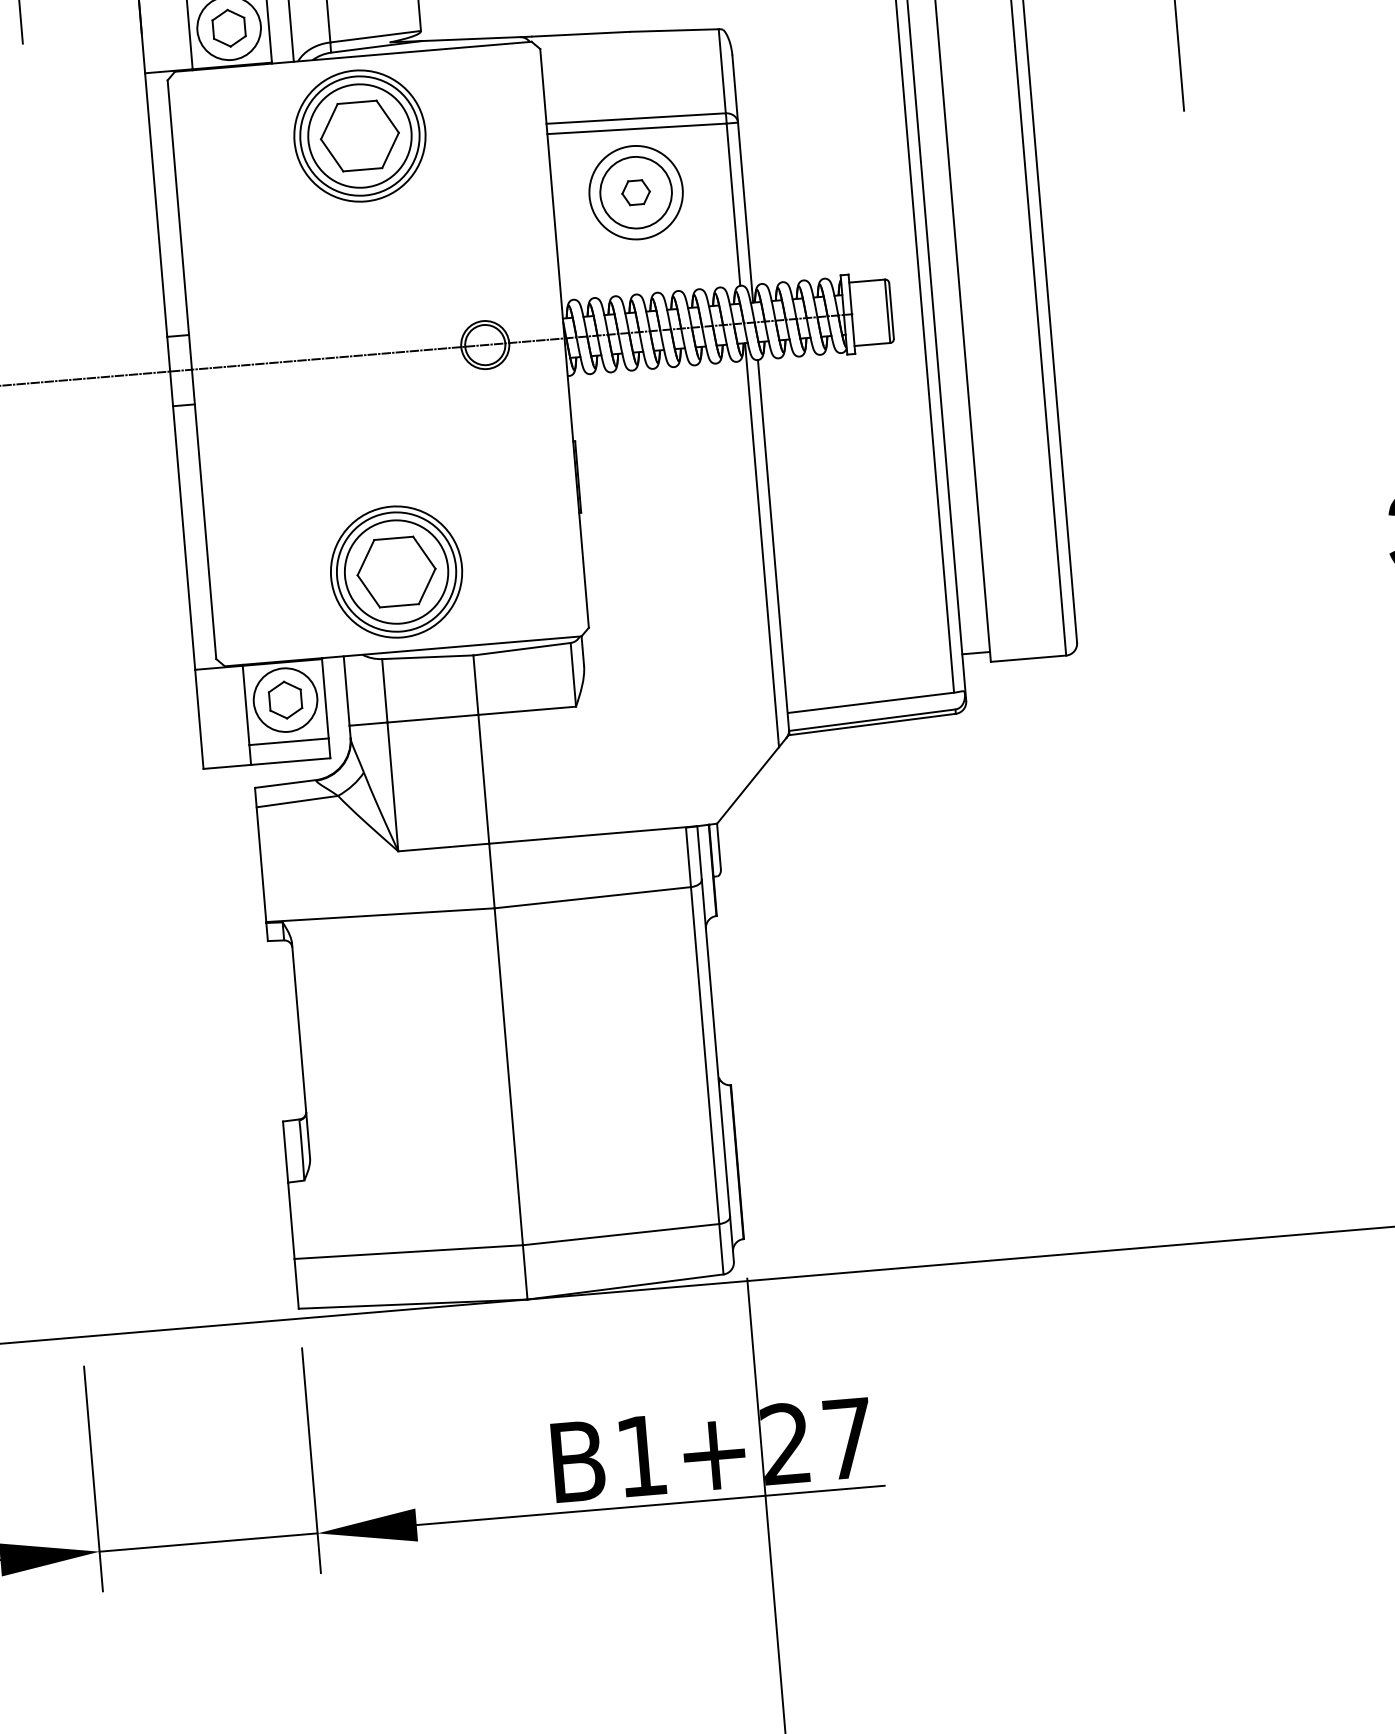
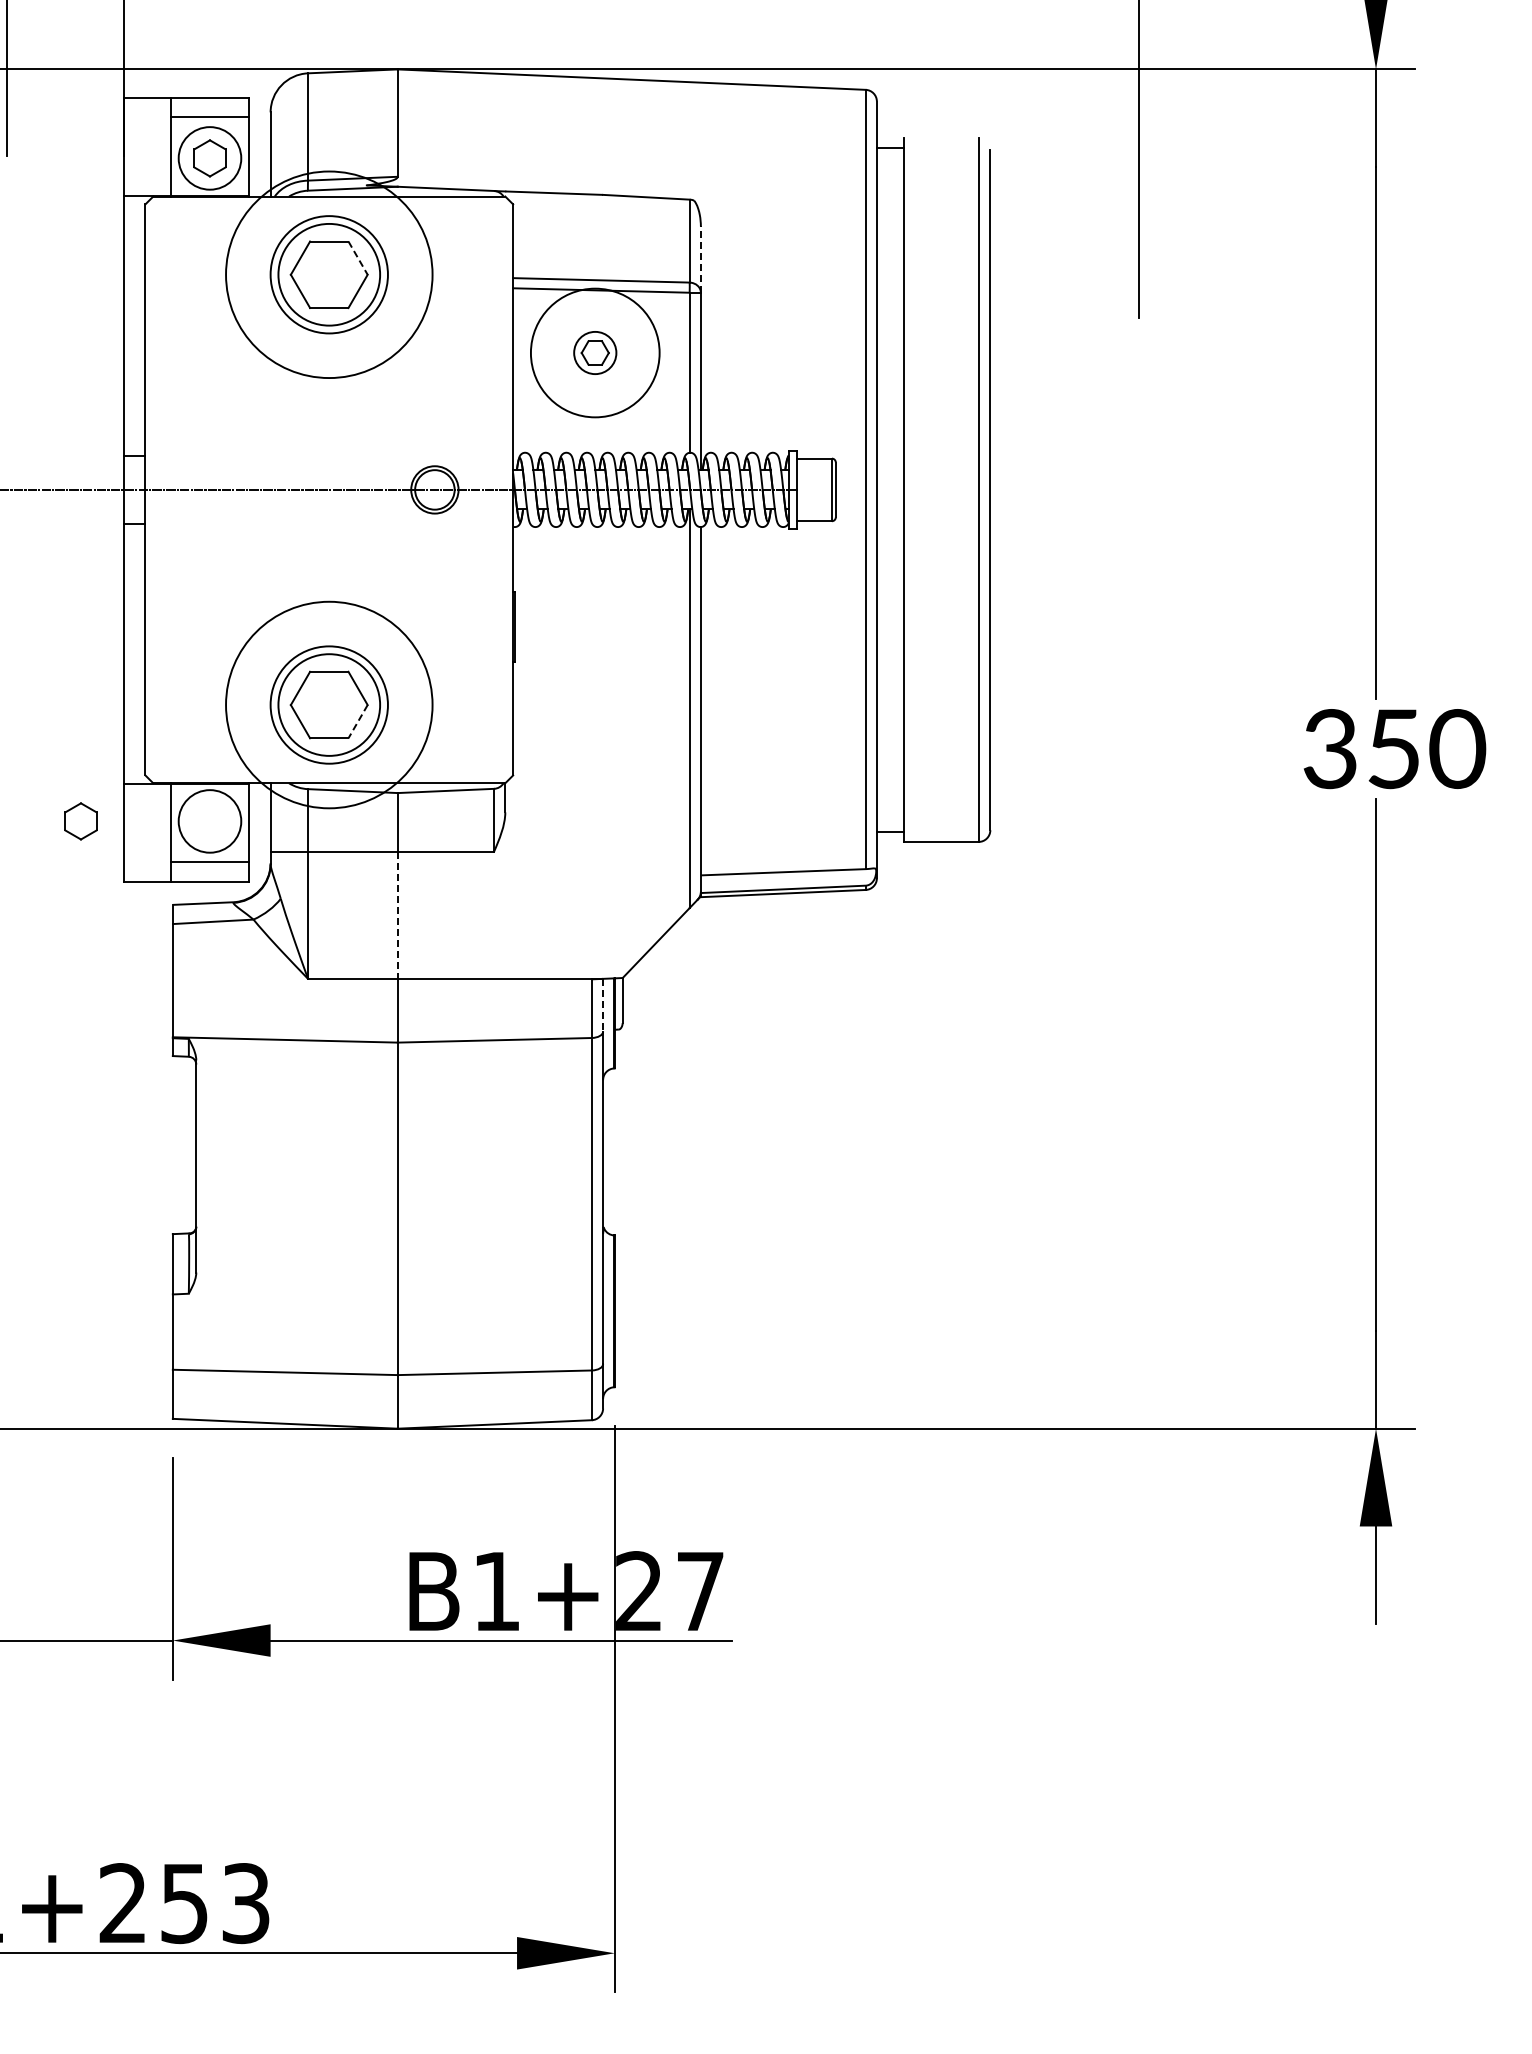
line: (734, 88) -> (700, 259), solid -> dashed
line: (388, 117) -> (358, 258), solid -> dashed
circle: (359, 135) -> (328, 274), size x1.6
circle: (636, 192) -> (595, 352), size x0.6
circle: (636, 192) -> (595, 352), size x1.4
circle: (395, 571) -> (328, 704), size x1.6
line: (426, 587) -> (357, 722), solid -> dashed
part: (285, 700) -> (80, 821), moved
line: (483, 779) -> (397, 915), solid -> dashed
line: (699, 853) -> (603, 1005), solid -> dashed

